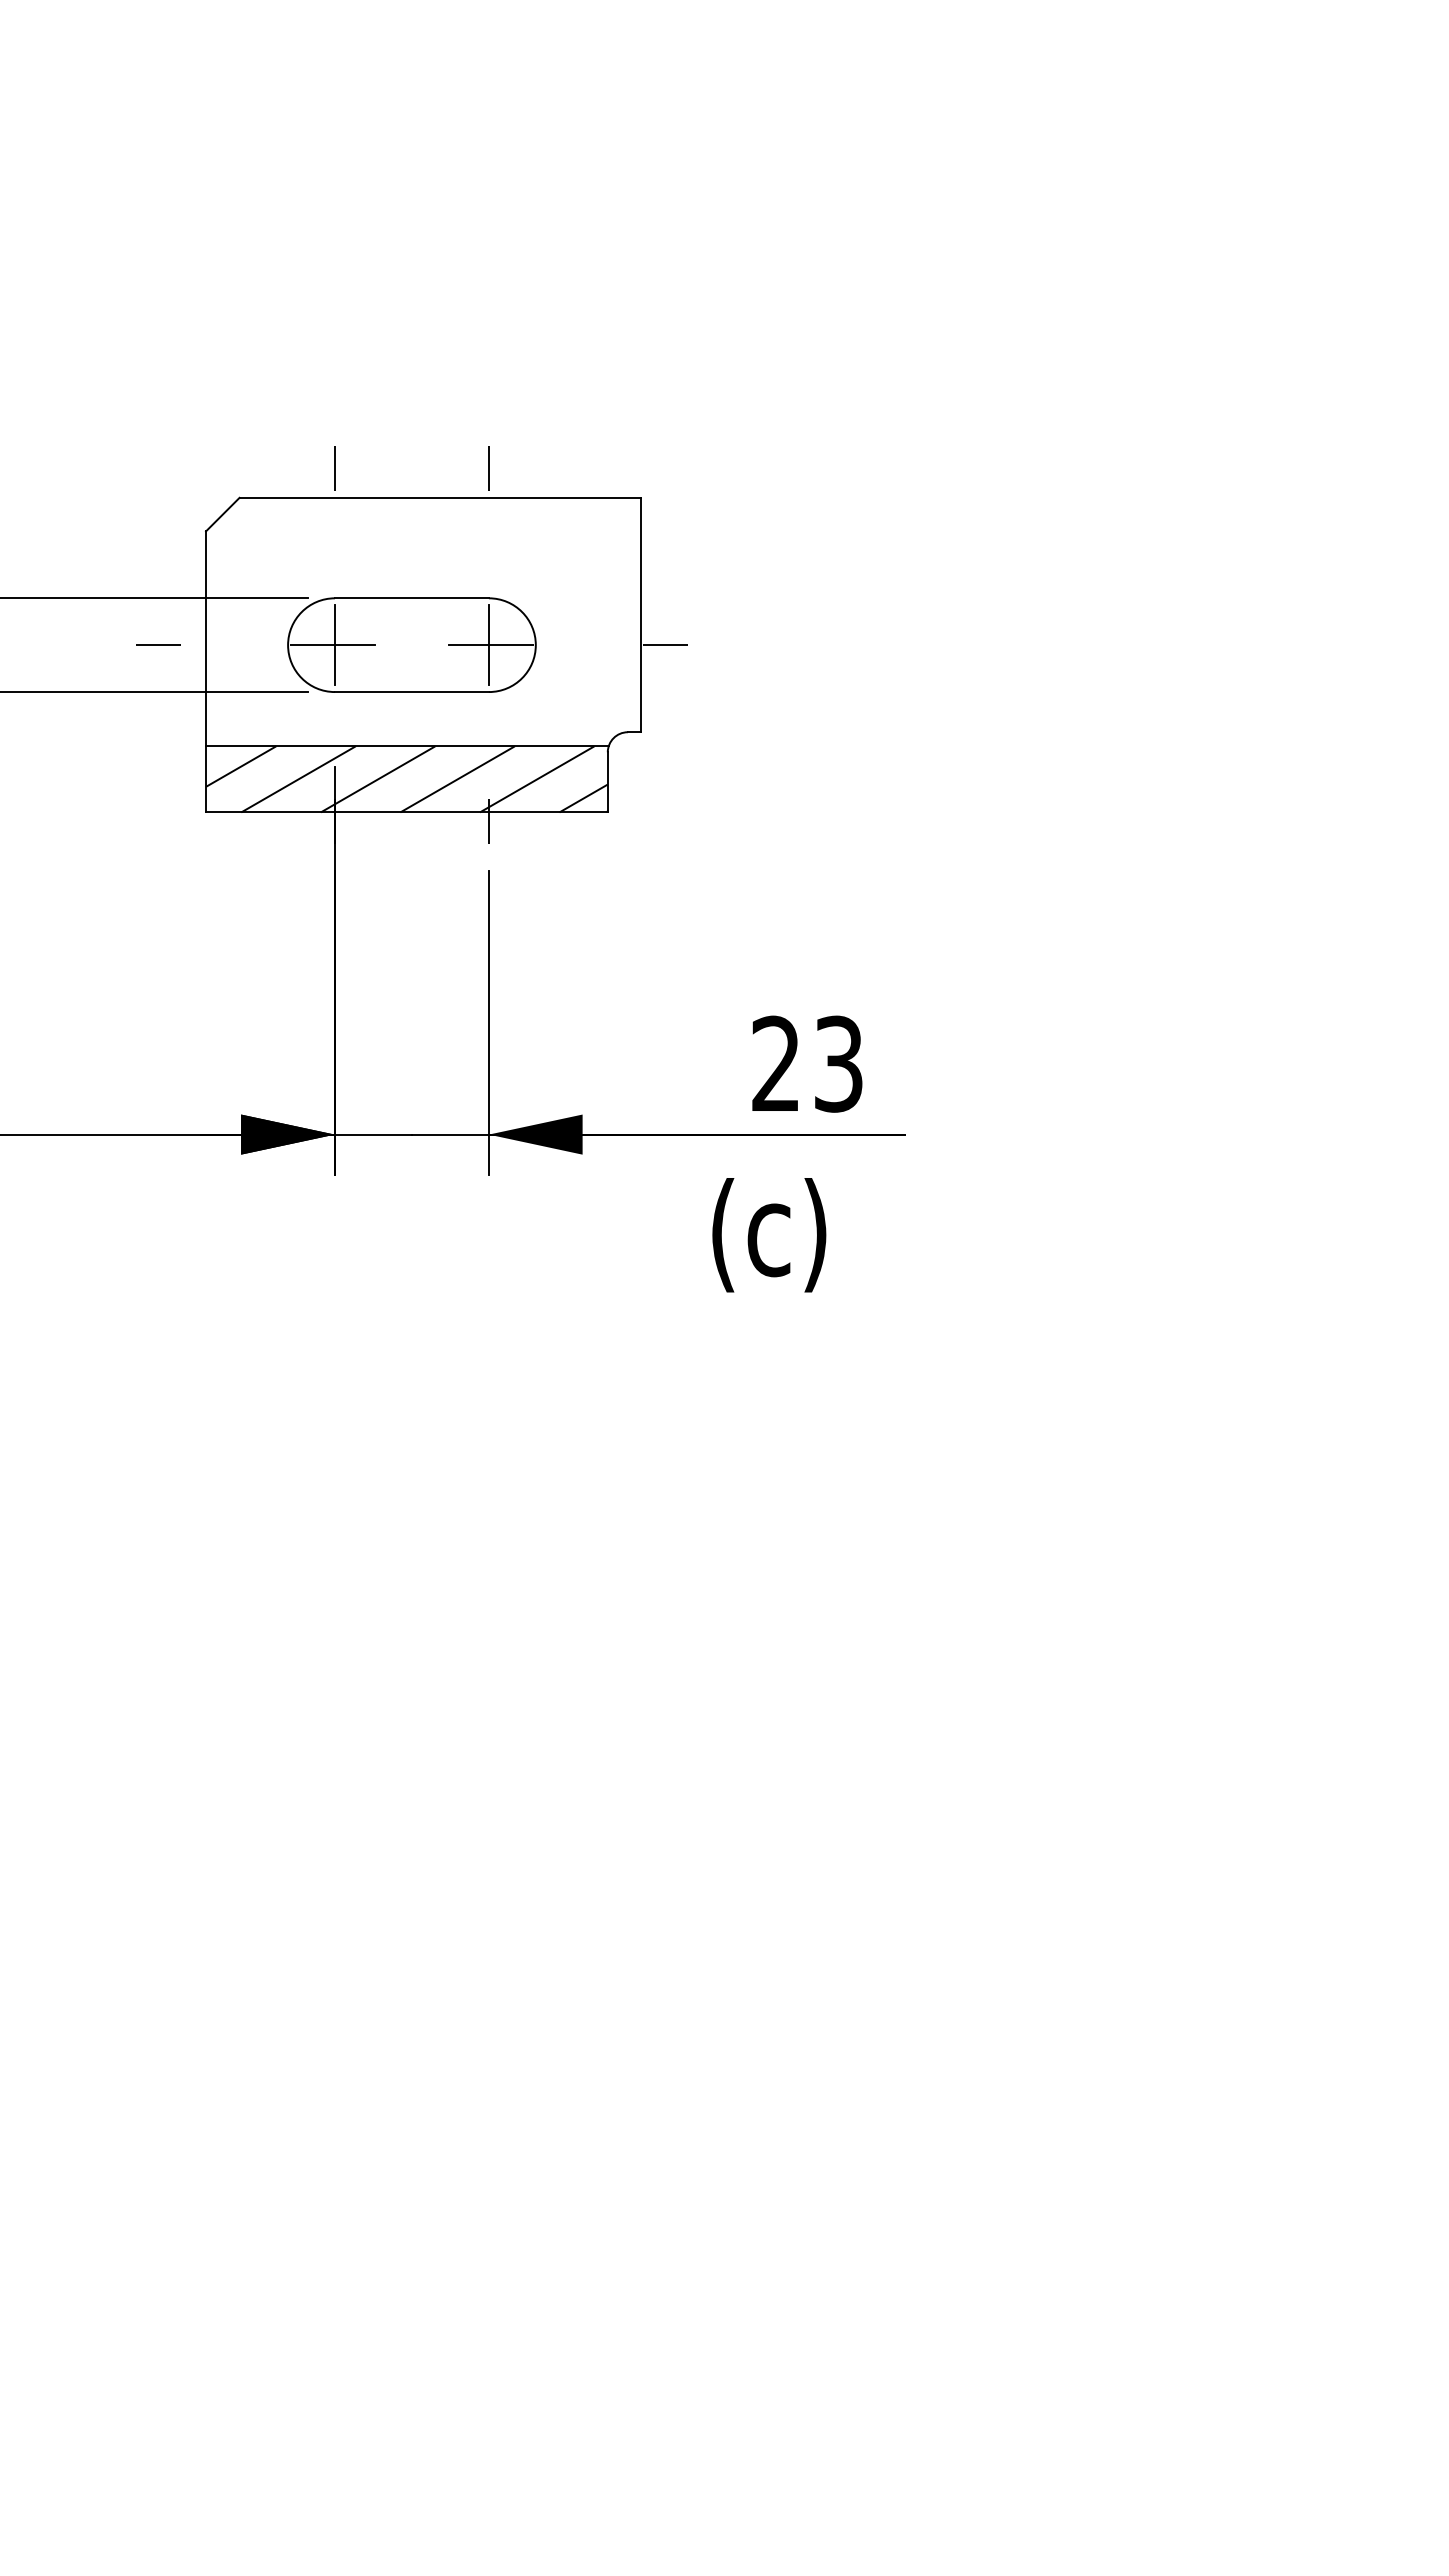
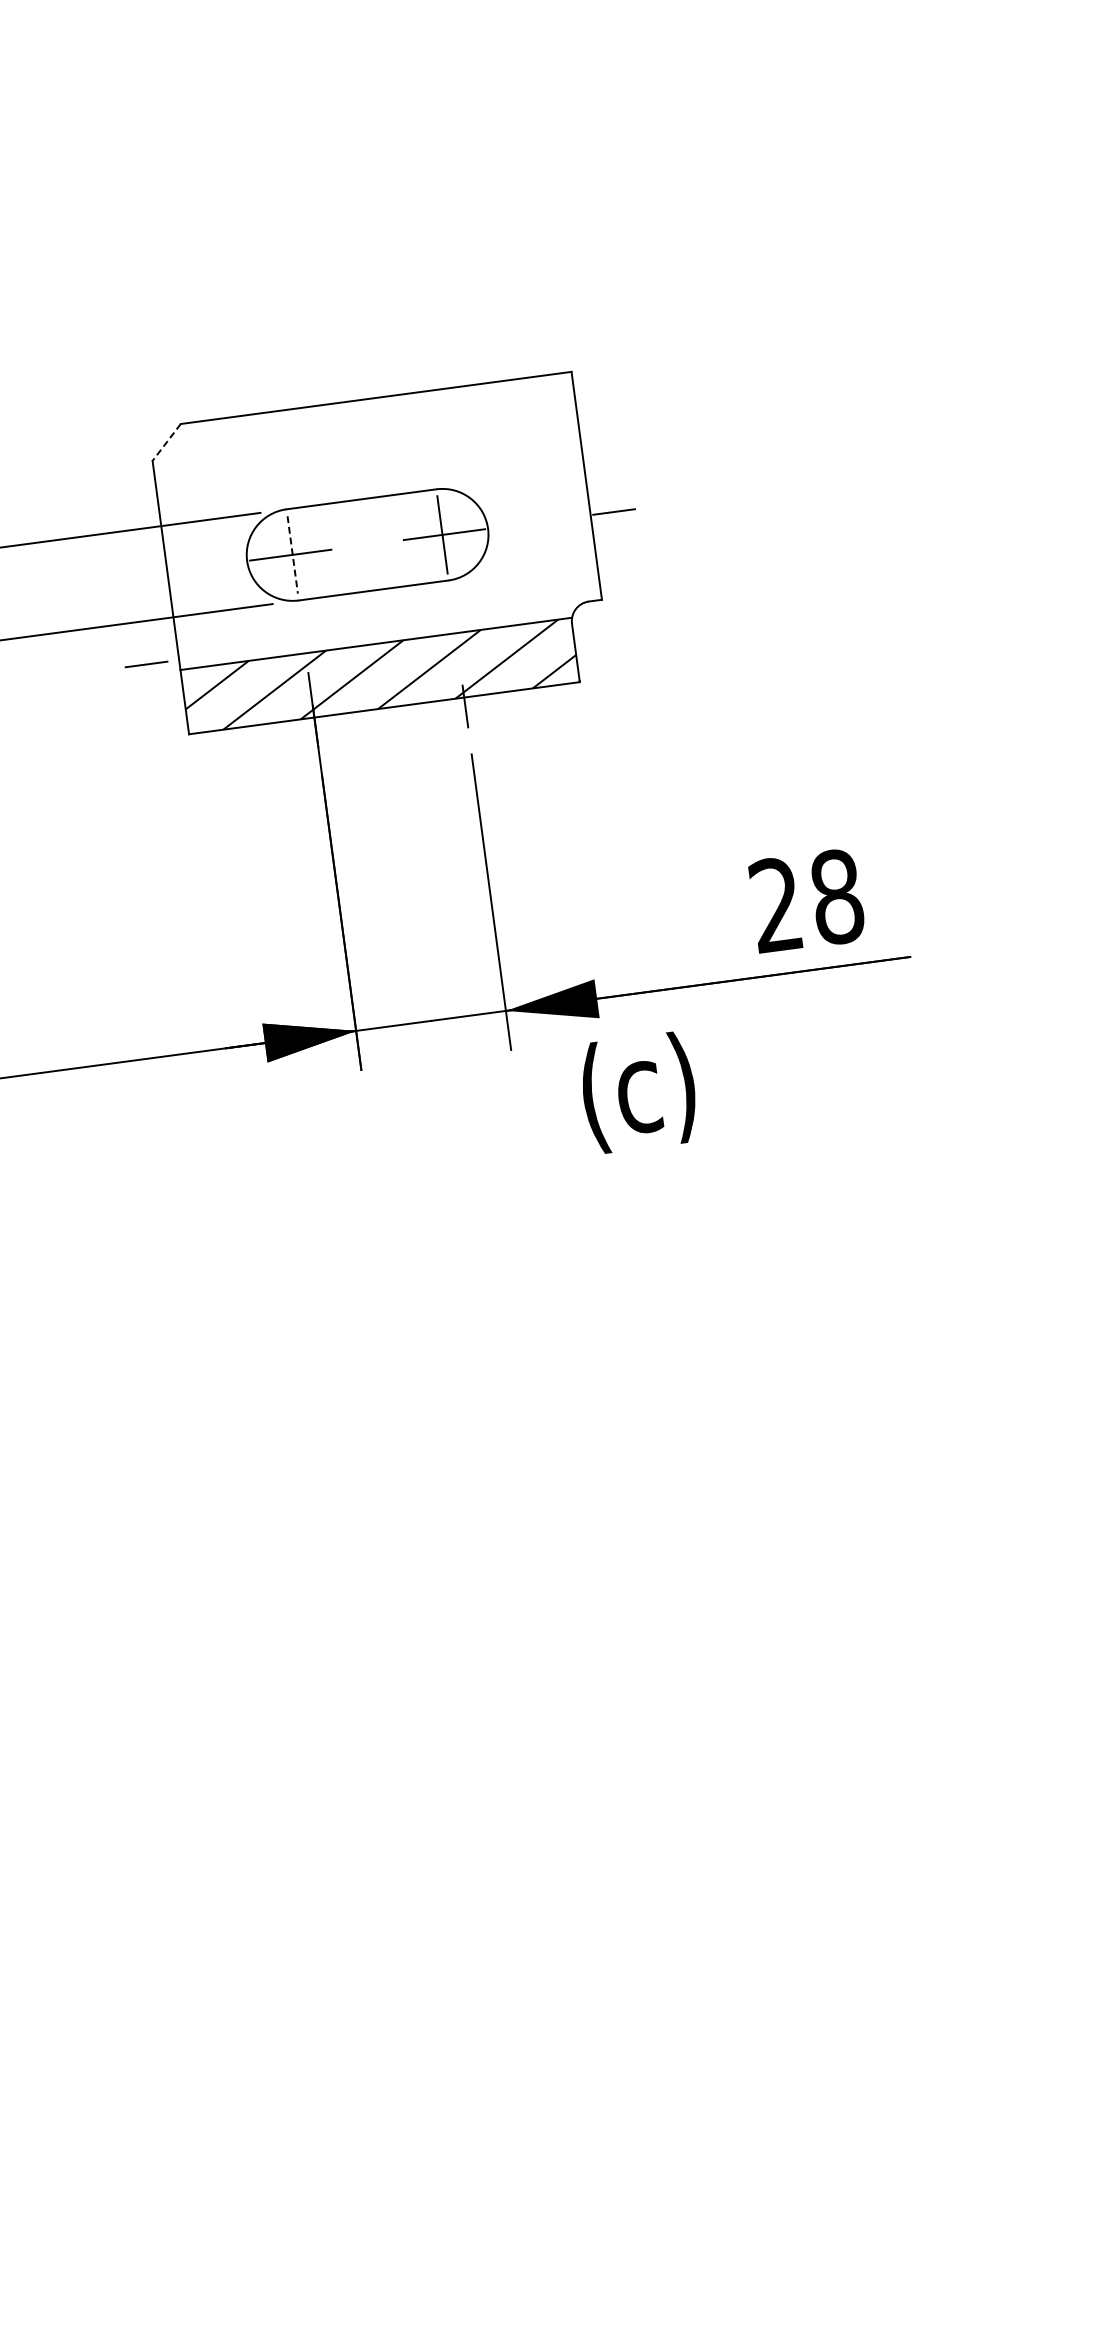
line: (334, 468) -> (269, 383), removed
line: (488, 468) -> (419, 363), removed
line: (222, 514) -> (166, 442), solid -> dashed
line: (158, 644) -> (146, 663), moved
line: (334, 645) -> (292, 555), solid -> dashed
text: (838, 1063) -> (836, 896), 23 -> 28
text: (769, 1235) -> (639, 1093), moved

